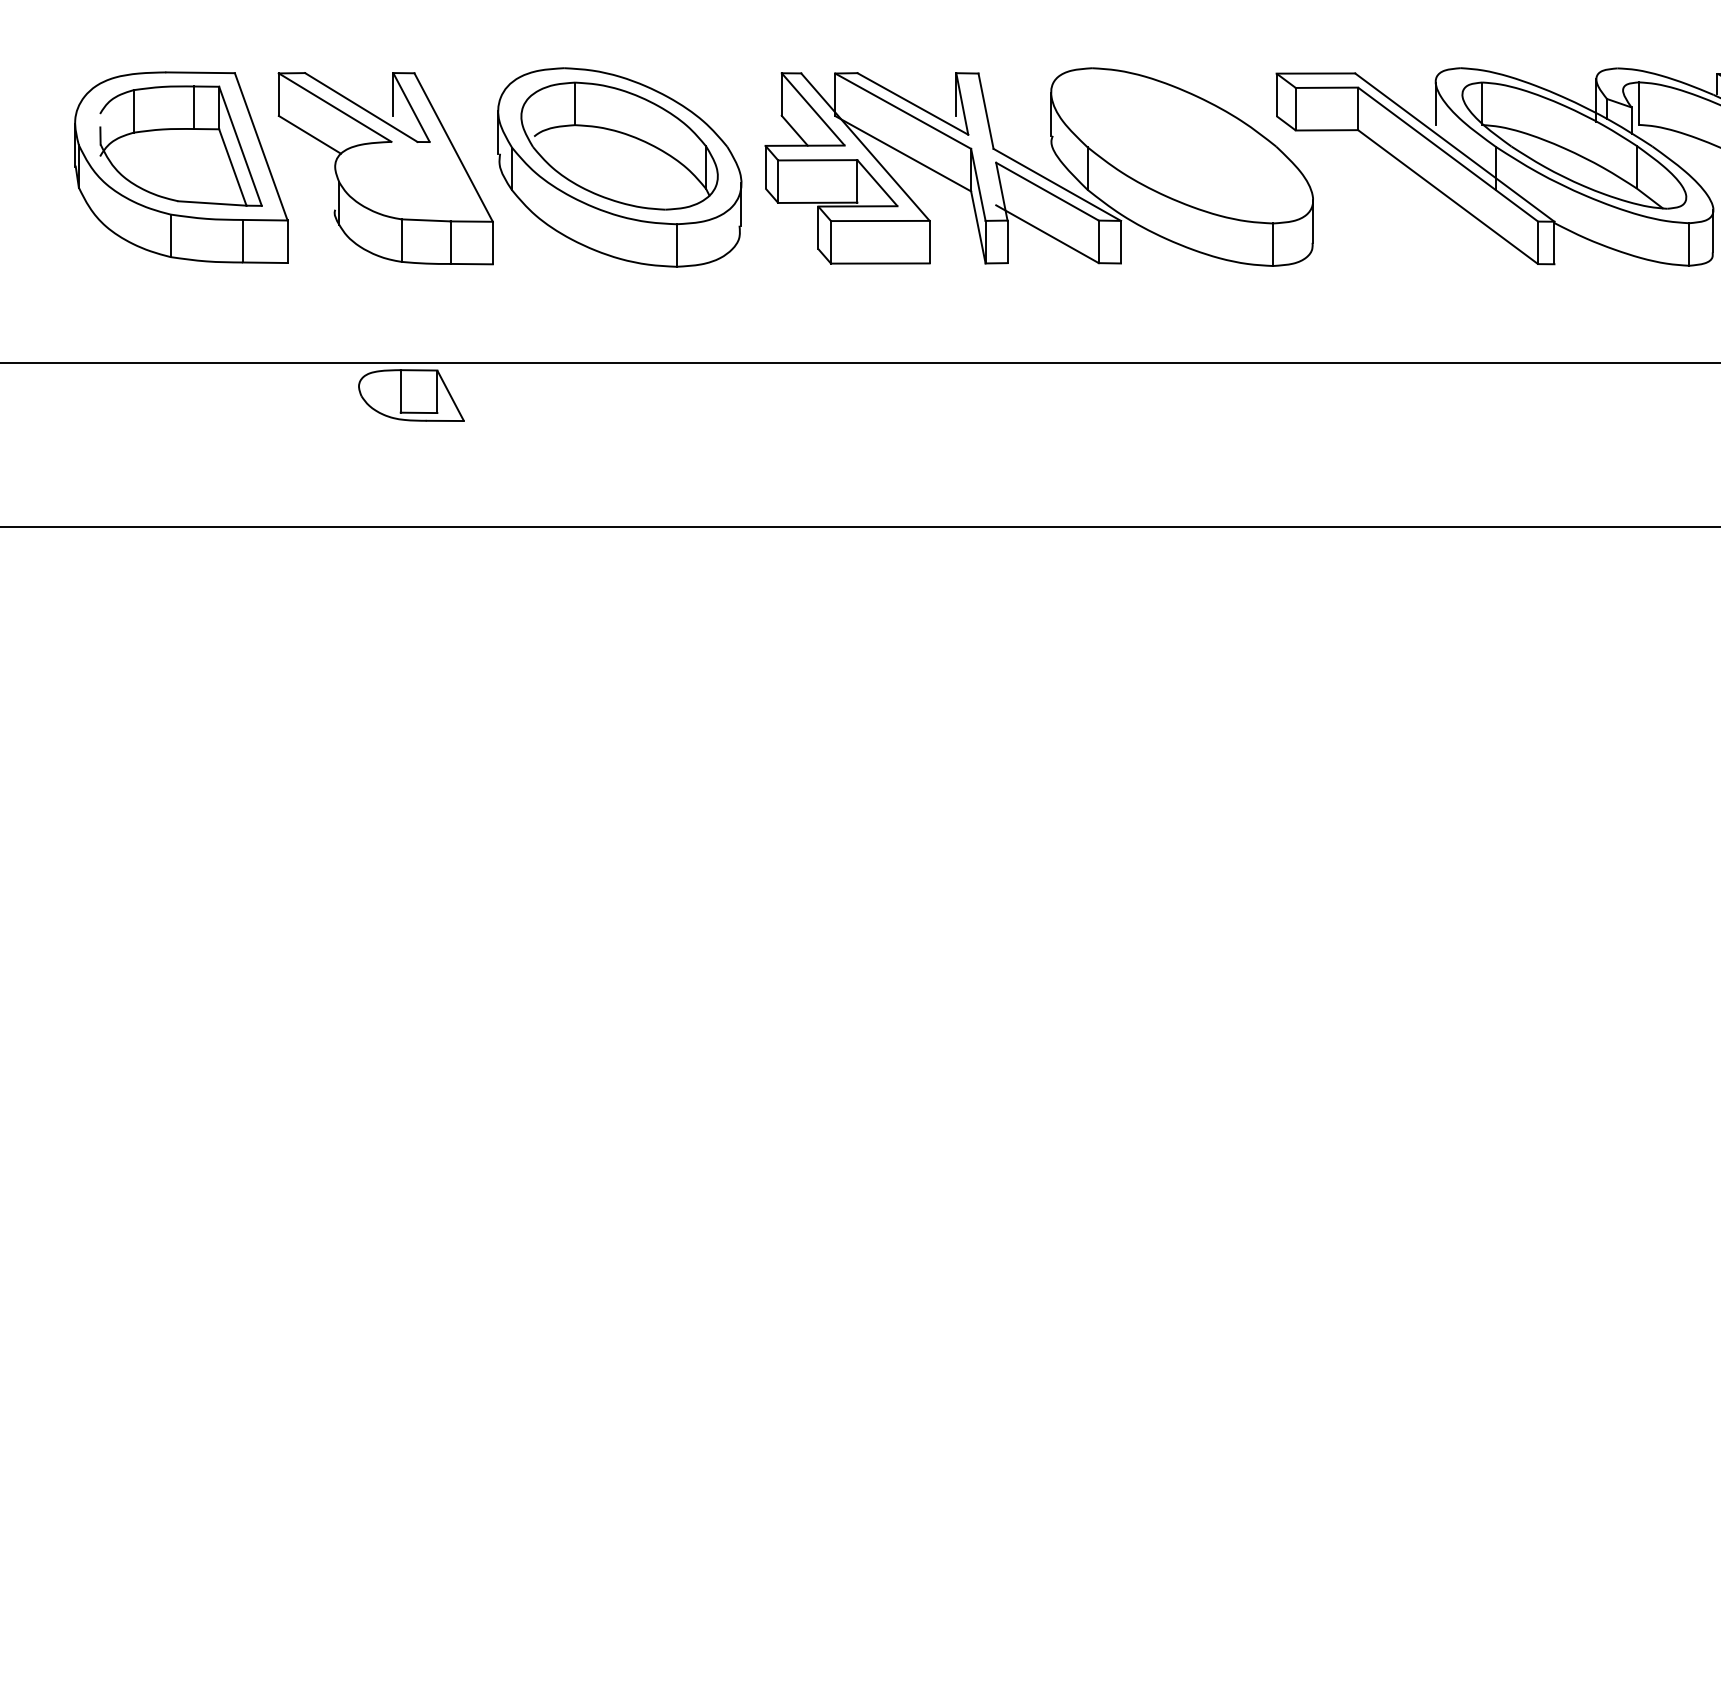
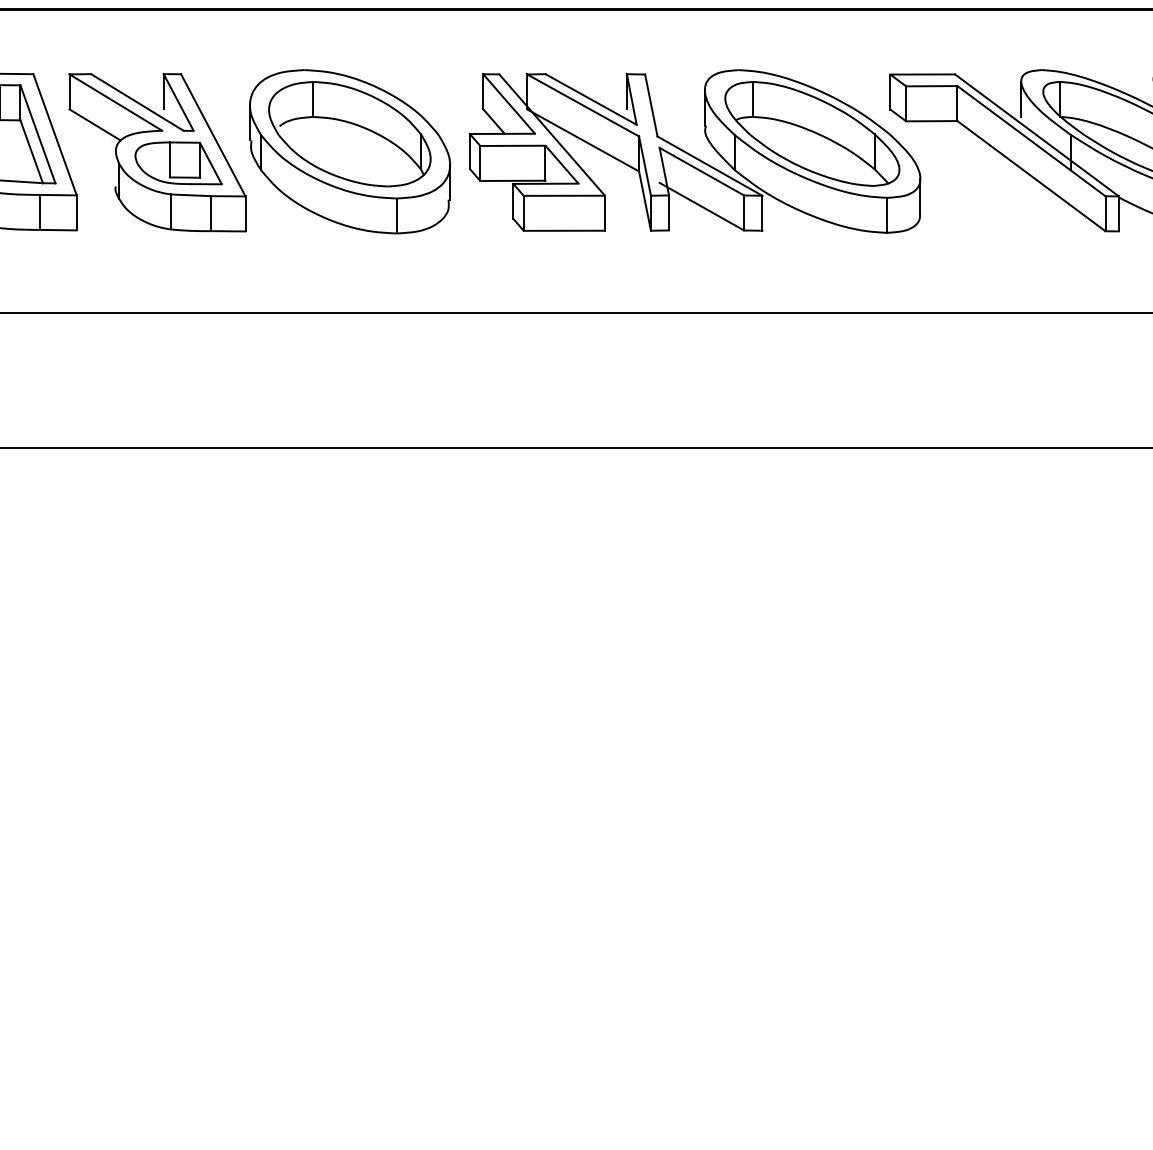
part: (1181, 145) -> (812, 133), added
part: (411, 395) -> (178, 163), moved

